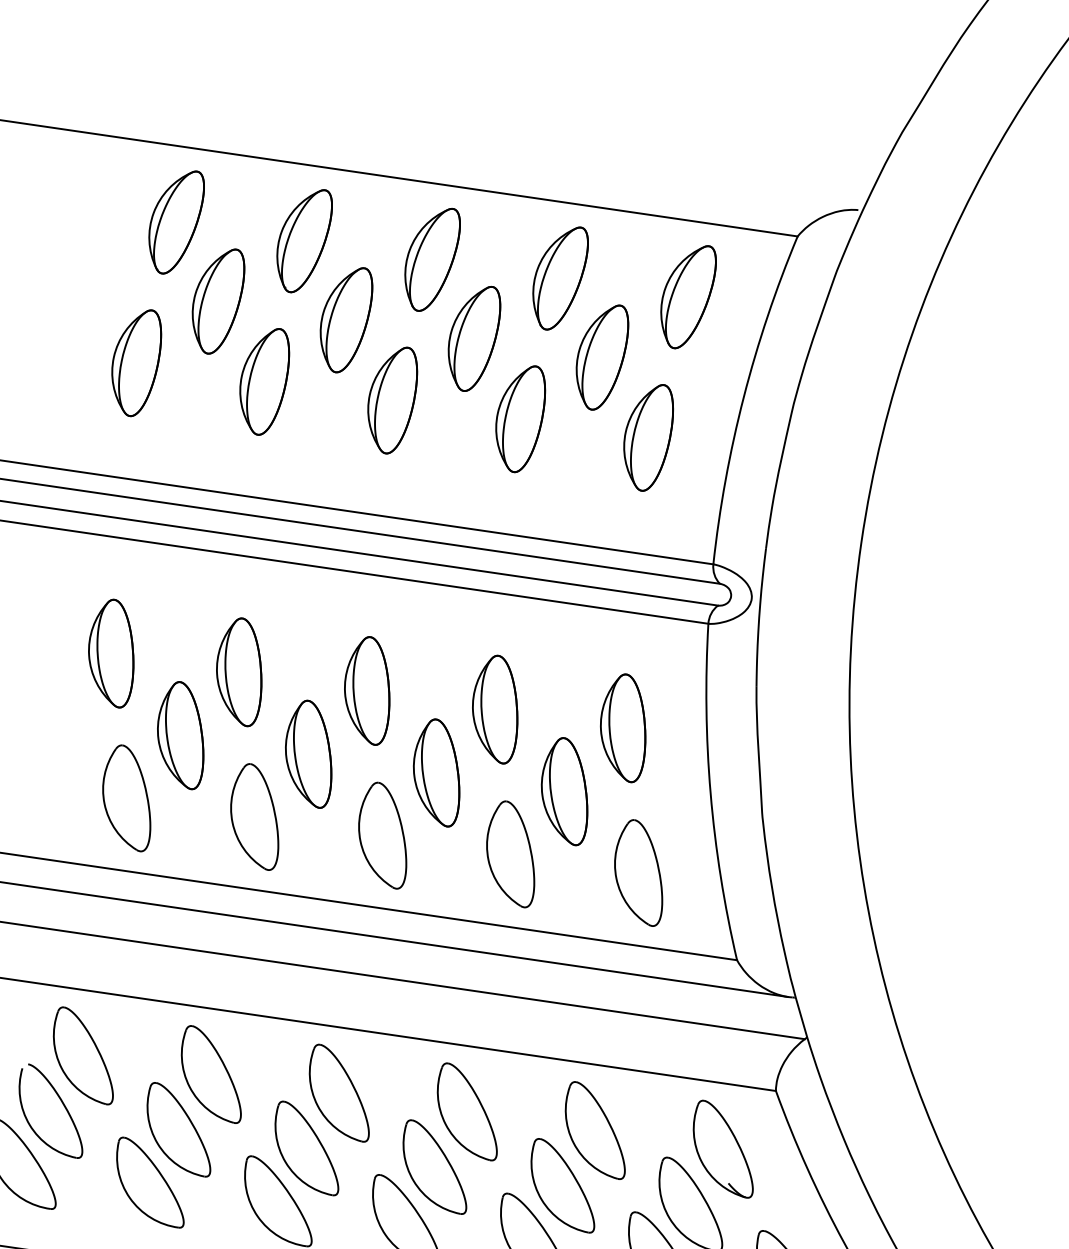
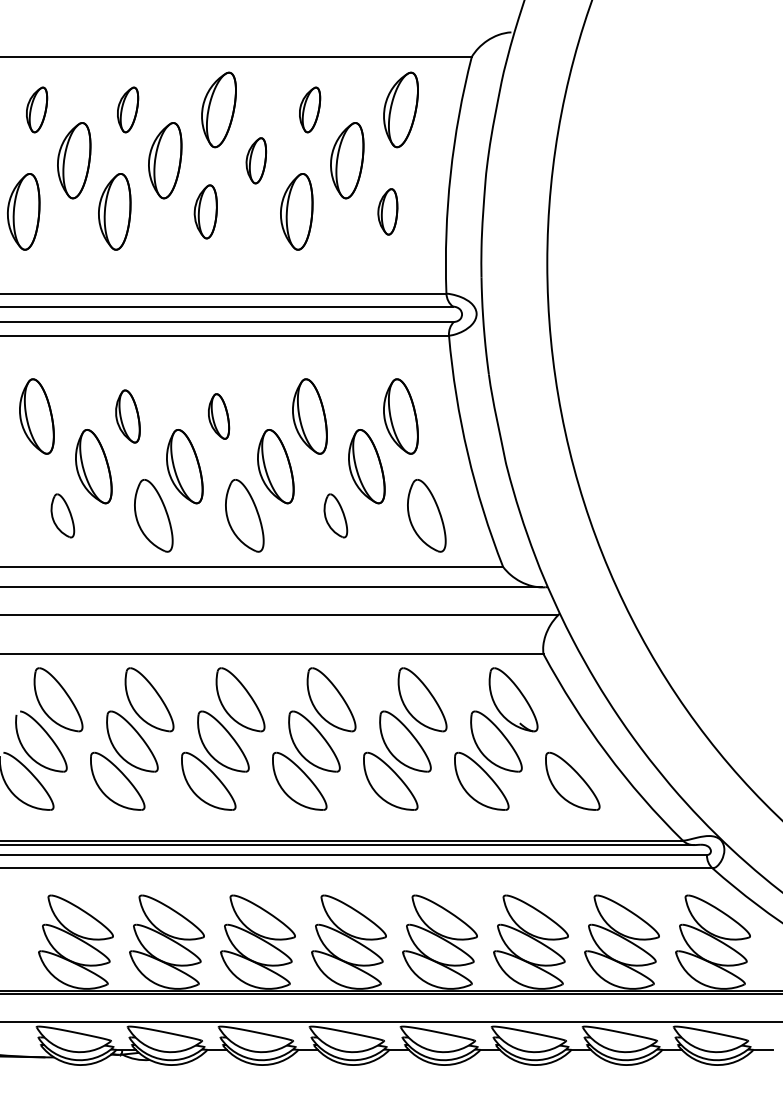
part: (174, 221) -> (36, 109), size x0.6
part: (302, 239) -> (127, 109), size x0.6
part: (558, 277) -> (309, 109), size x0.6
part: (473, 338) -> (256, 160), size x0.6
part: (391, 399) -> (205, 211), size x0.7
part: (647, 436) -> (387, 211), size x0.6
part: (239, 671) -> (127, 416), size x0.7
part: (367, 690) -> (218, 416), size x0.6
part: (127, 797) -> (62, 515), size x0.6
part: (511, 853) -> (335, 515), size x0.6

